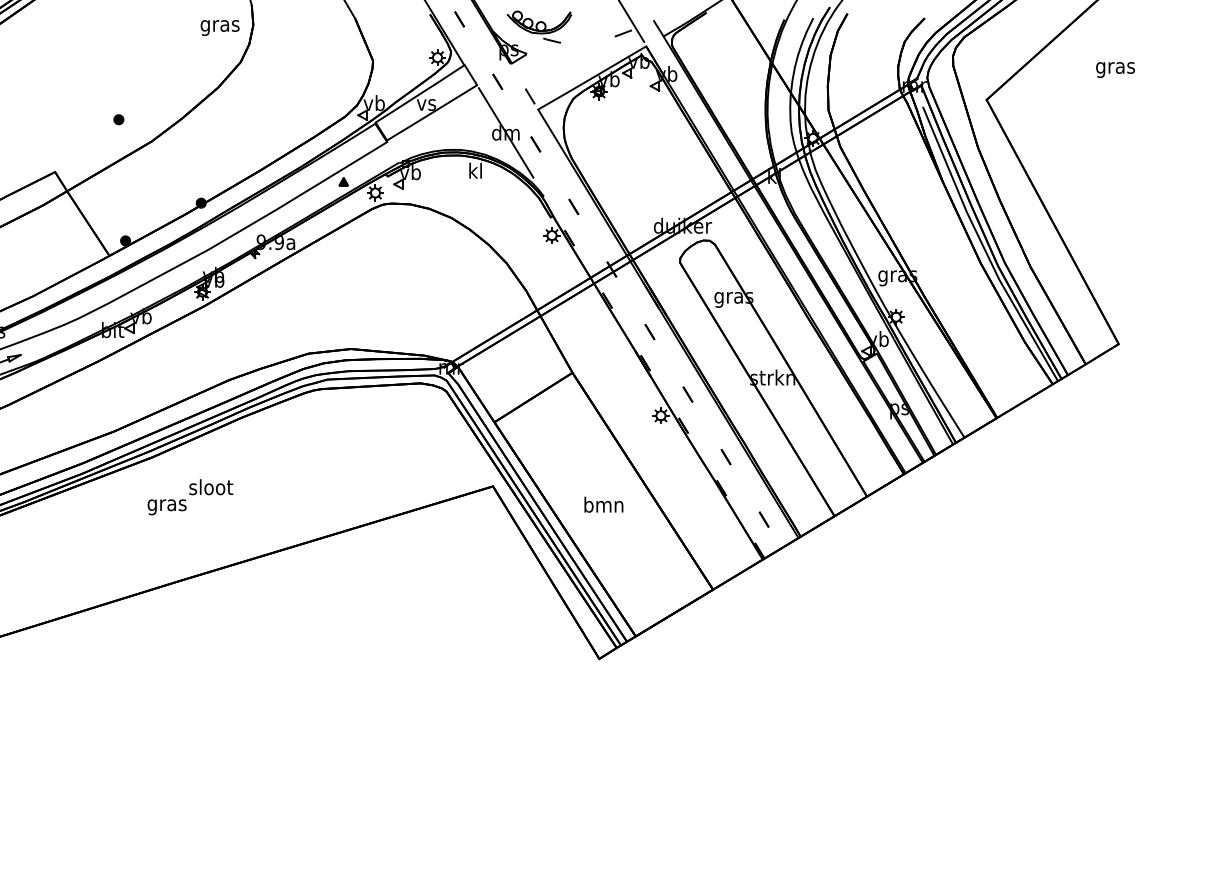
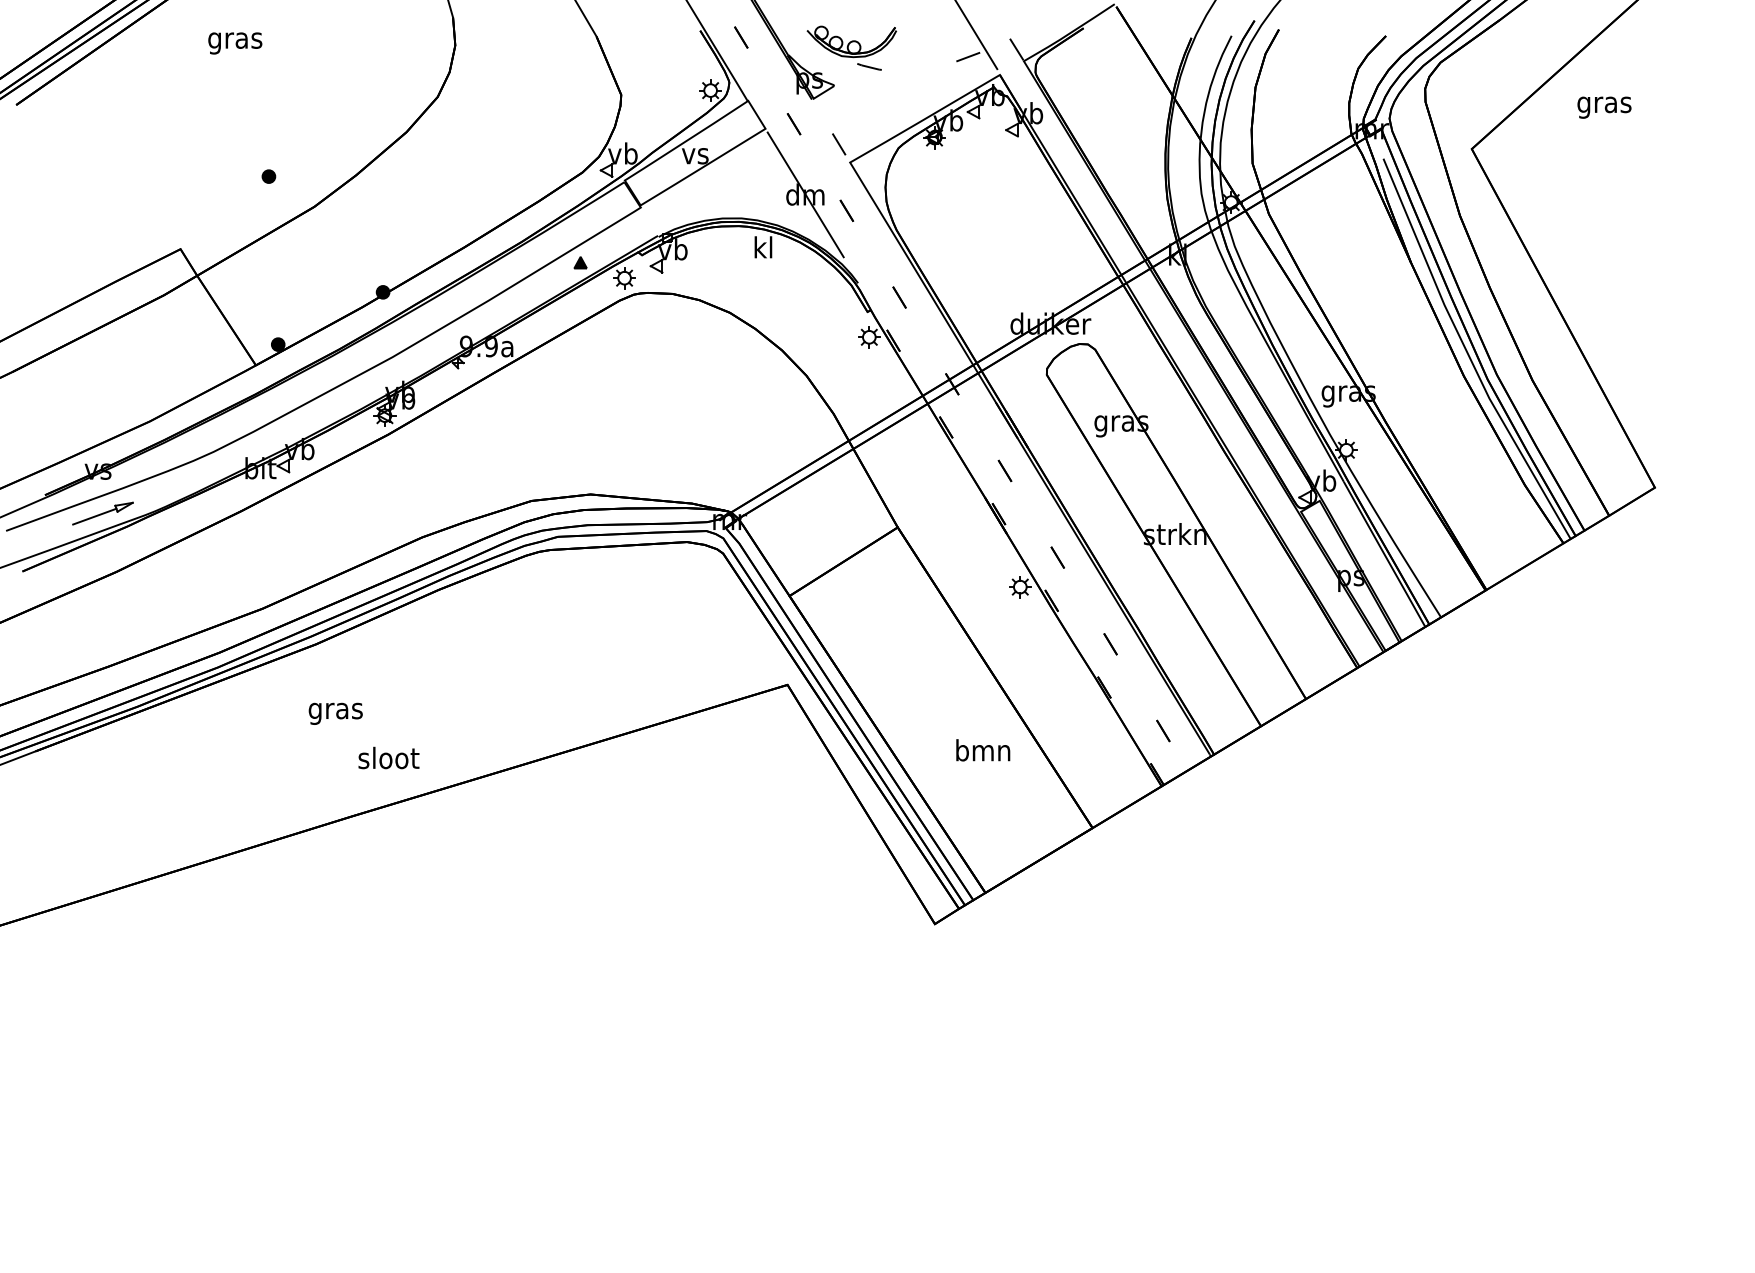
text: (220, 28) -> (235, 43), moved
text: (1115, 69) -> (1604, 107), moved
text: (210, 486) -> (388, 757), moved
text: (604, 504) -> (983, 750), moved

